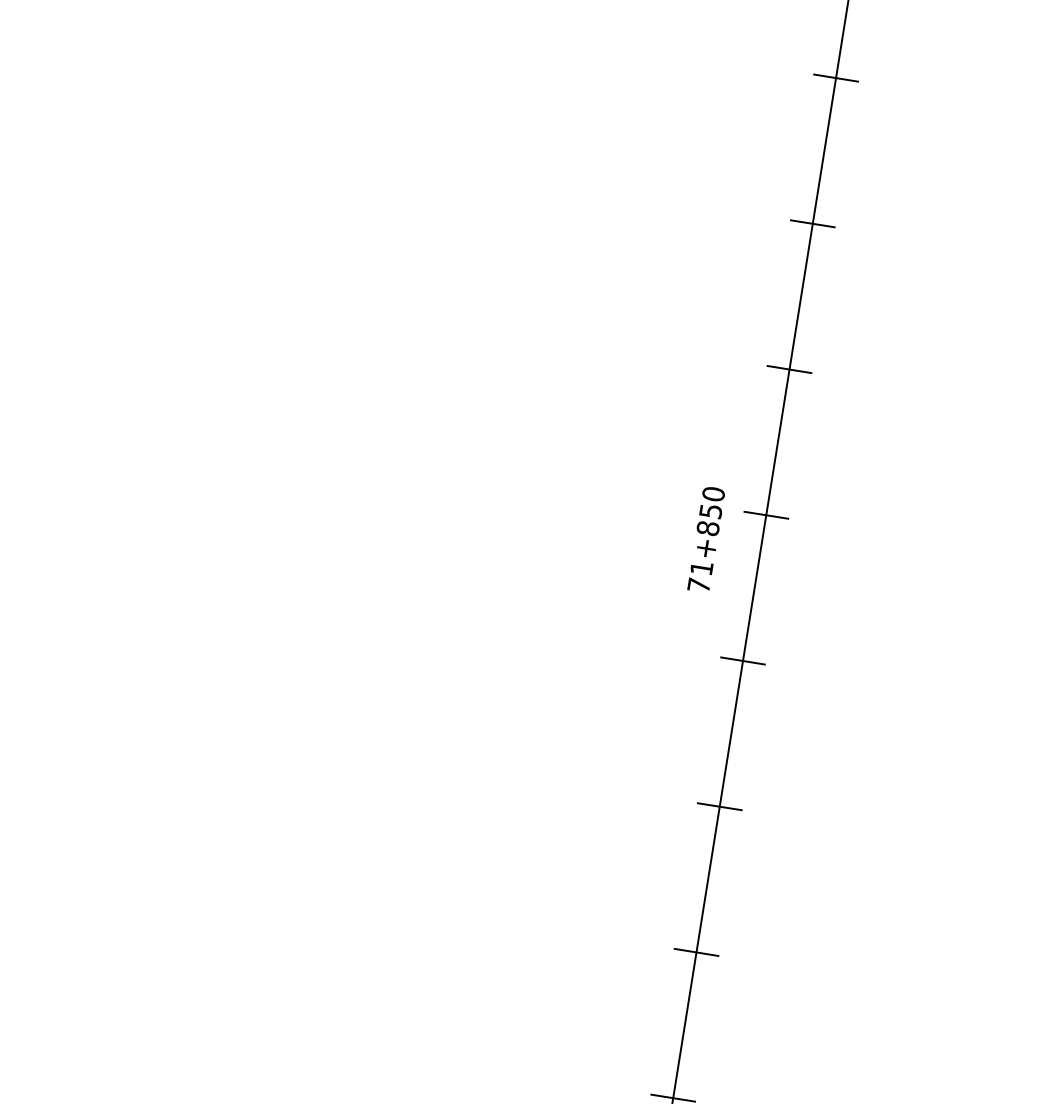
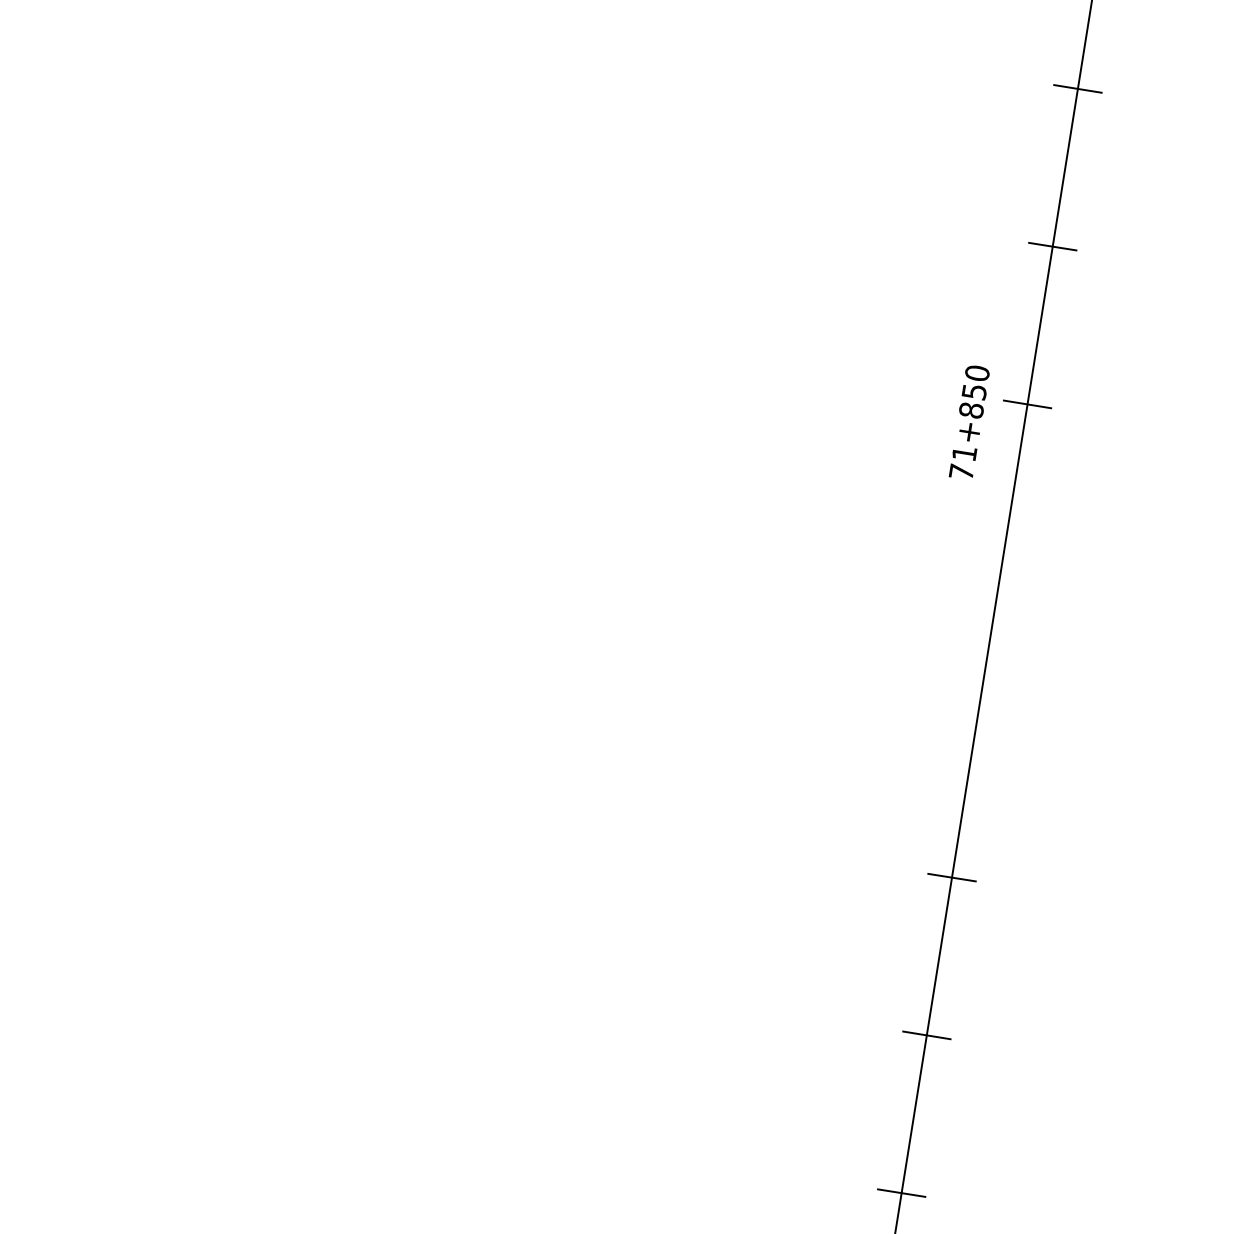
line: (766, 514) -> (1002, 561), removed
text: (705, 538) -> (968, 421), moved
line: (742, 660) -> (976, 719), removed

